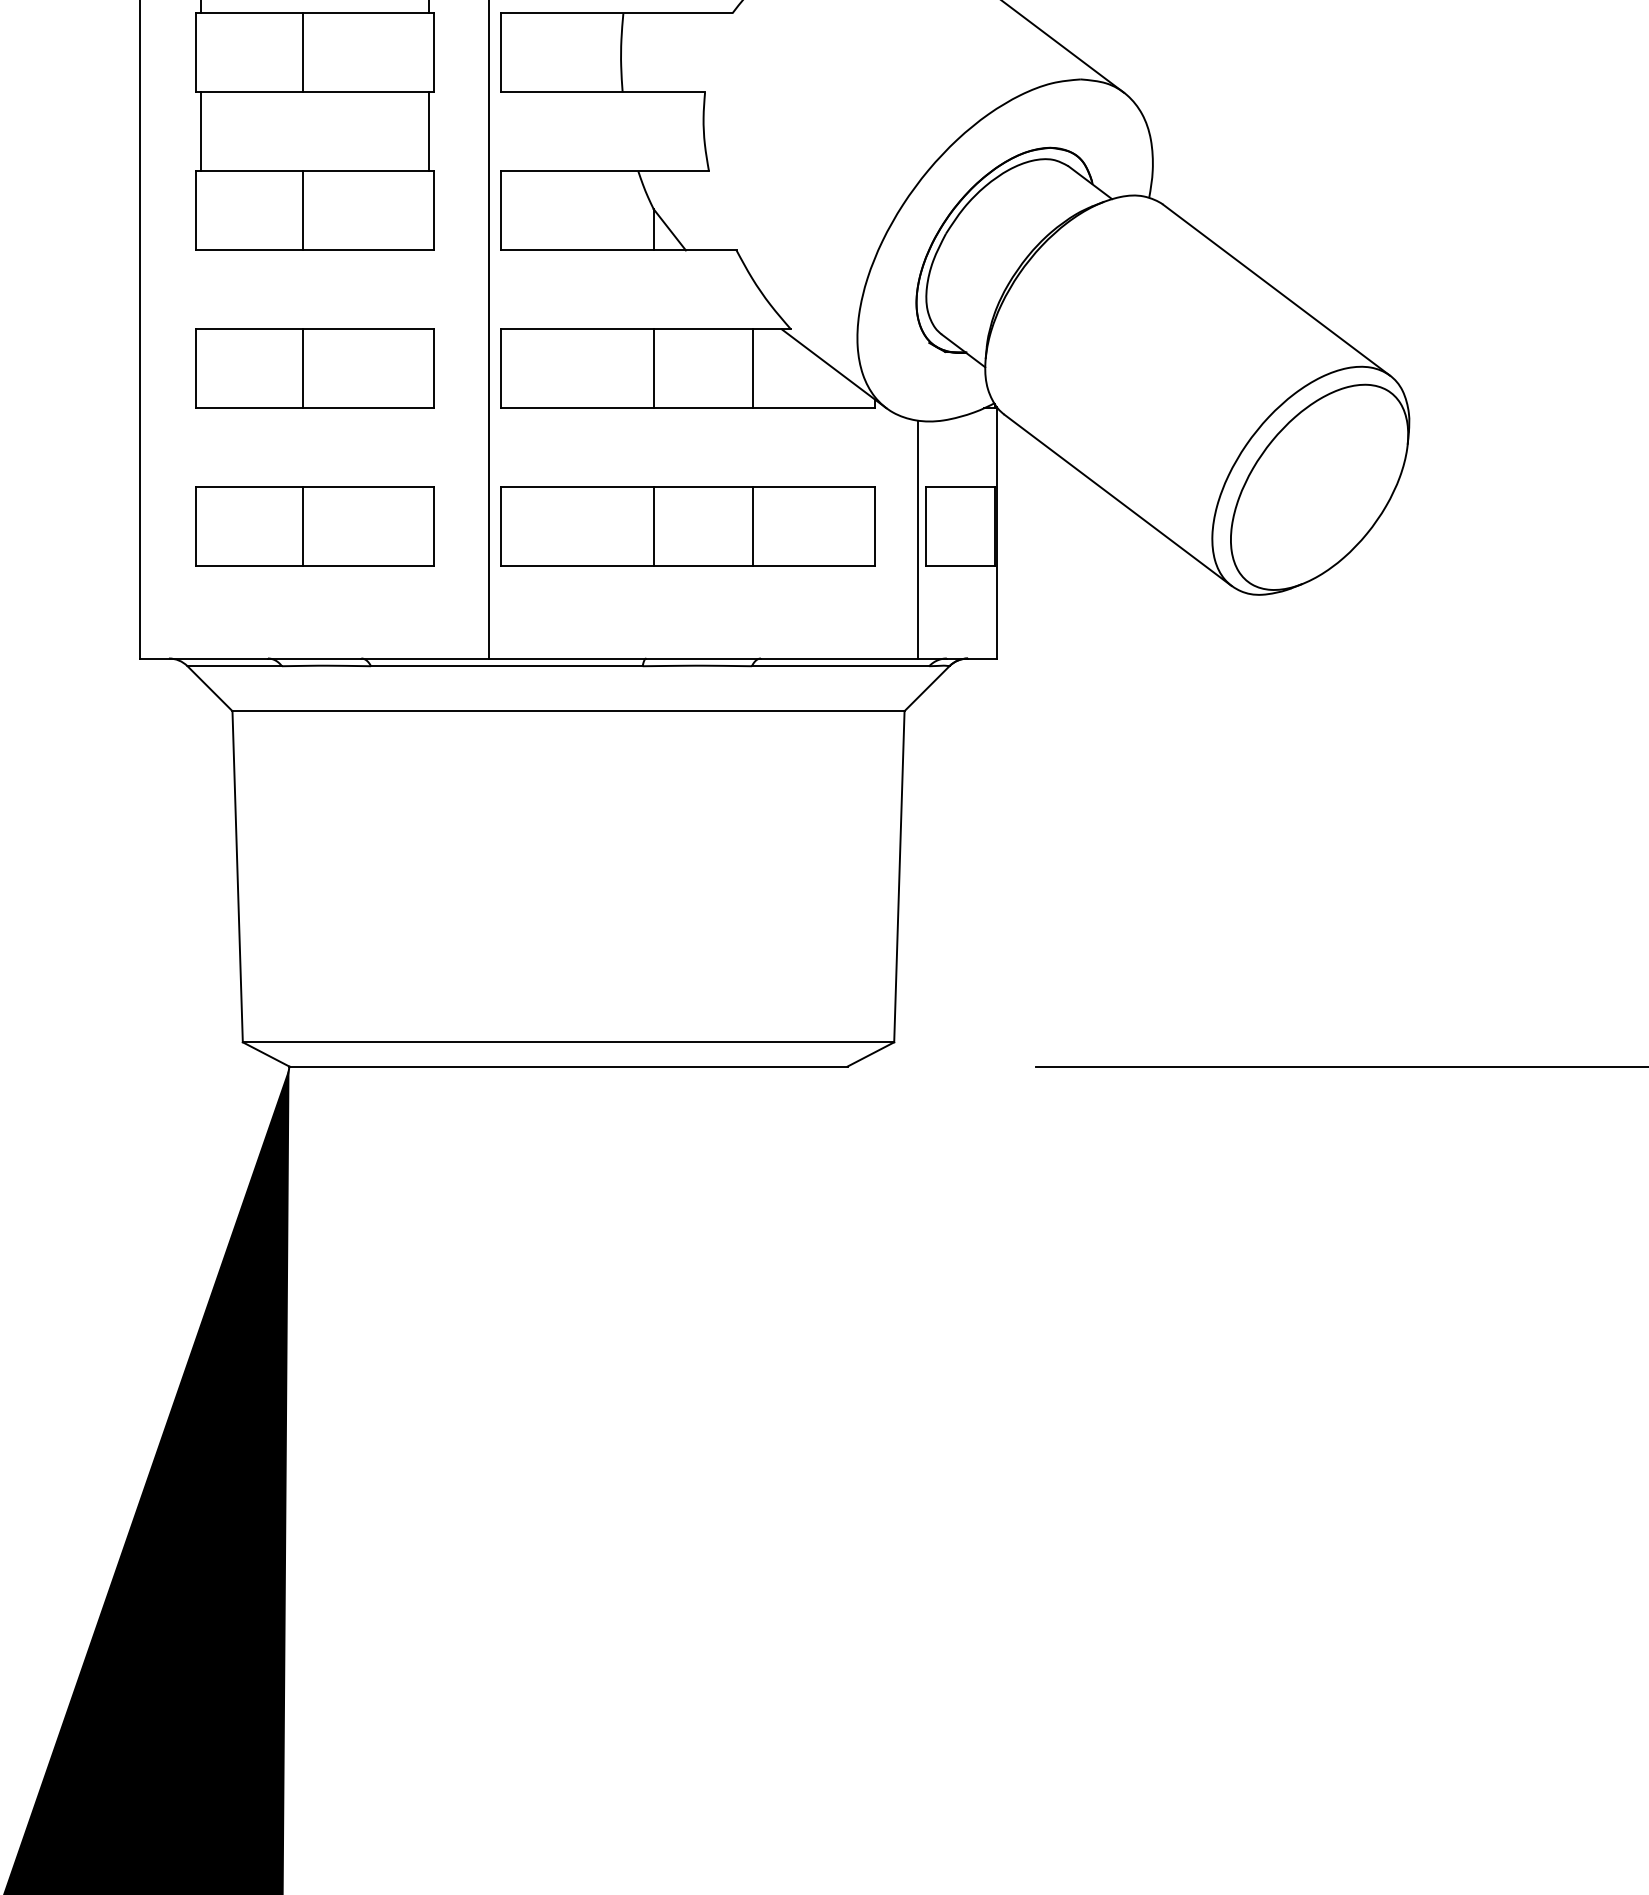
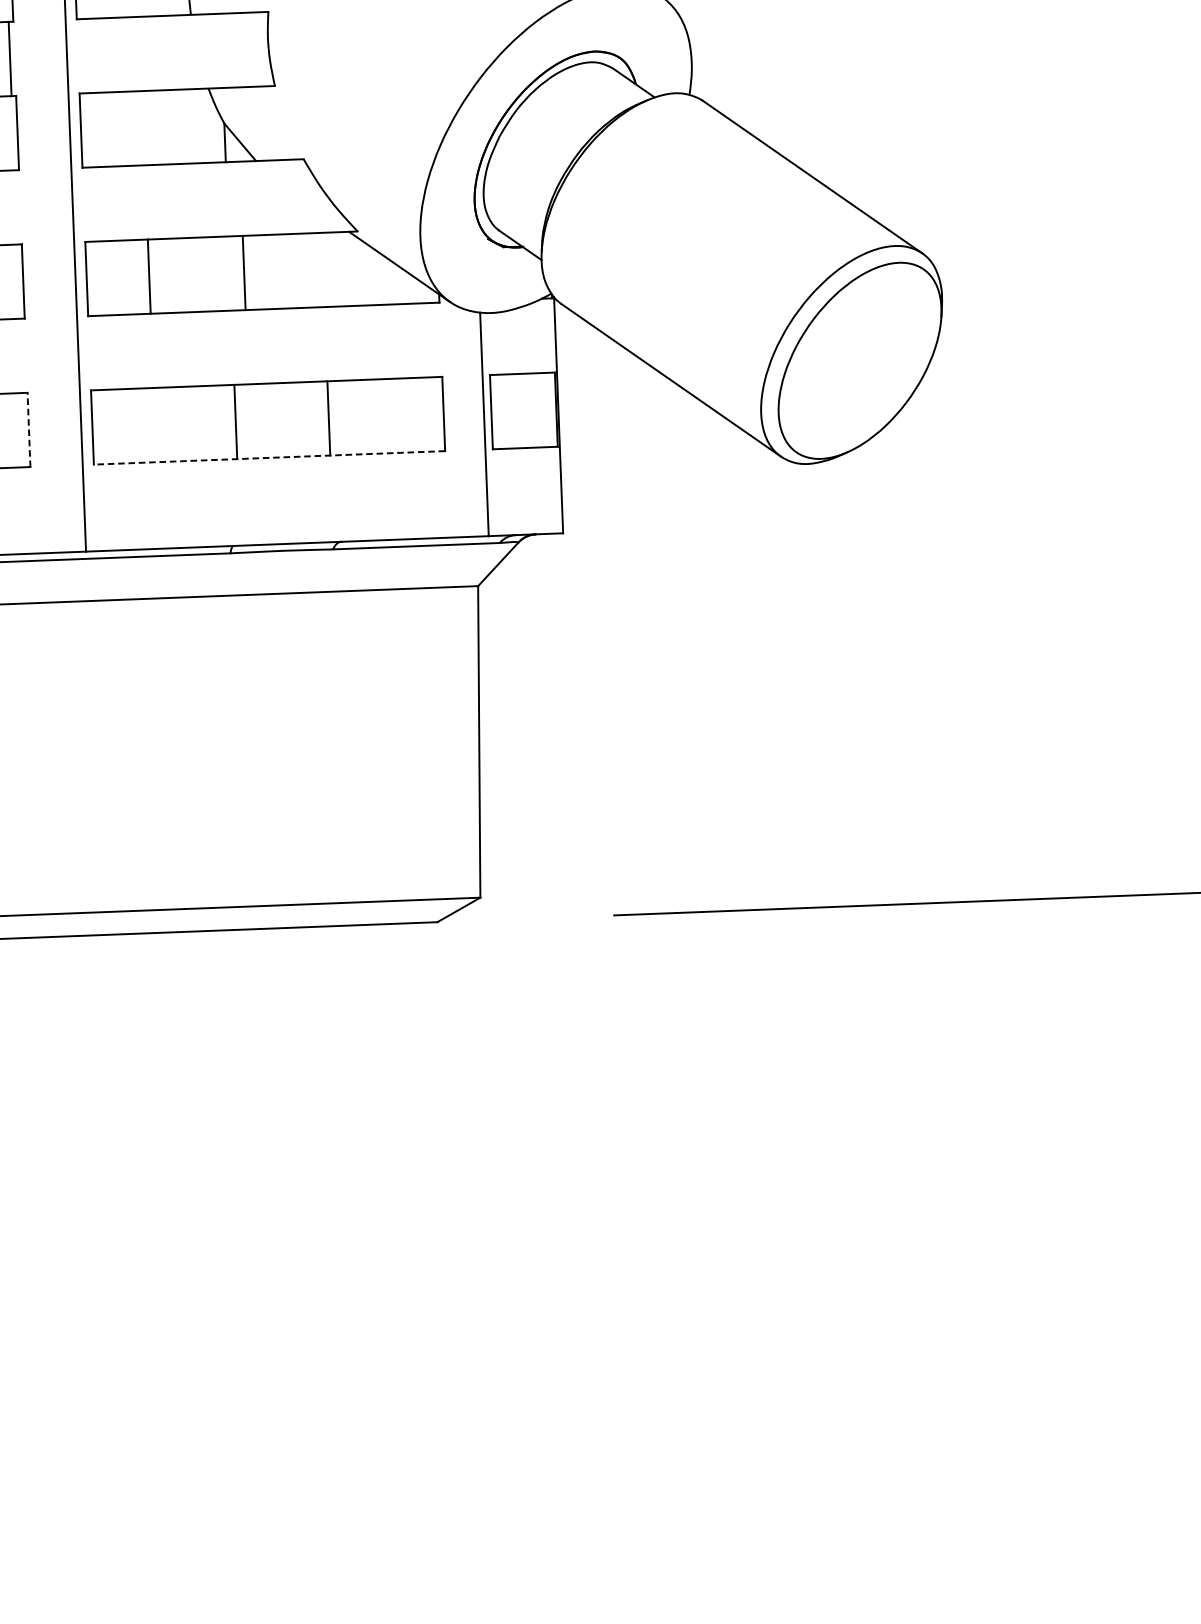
line: (653, 368) -> (149, 276), moved
line: (752, 368) -> (243, 272), moved
line: (433, 526) -> (28, 429), solid -> dashed
line: (688, 566) -> (269, 457), solid -> dashed

